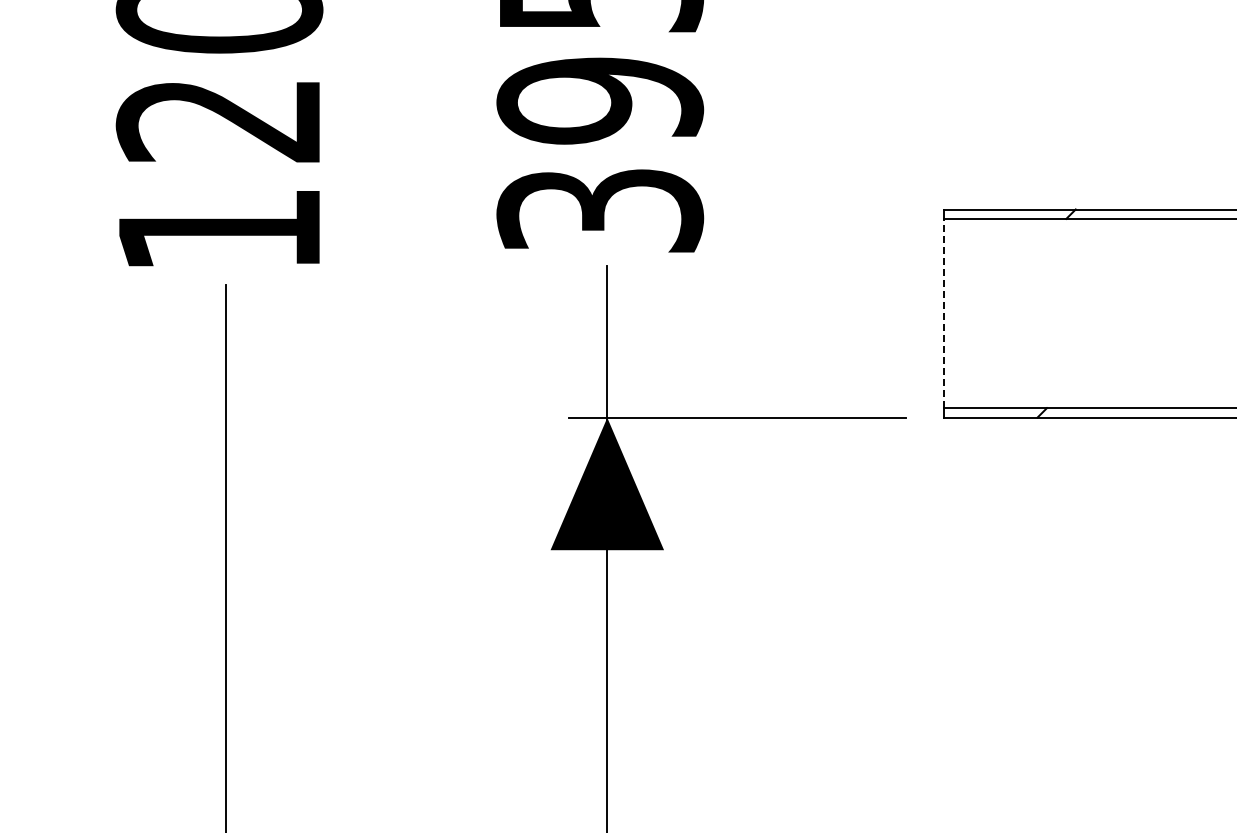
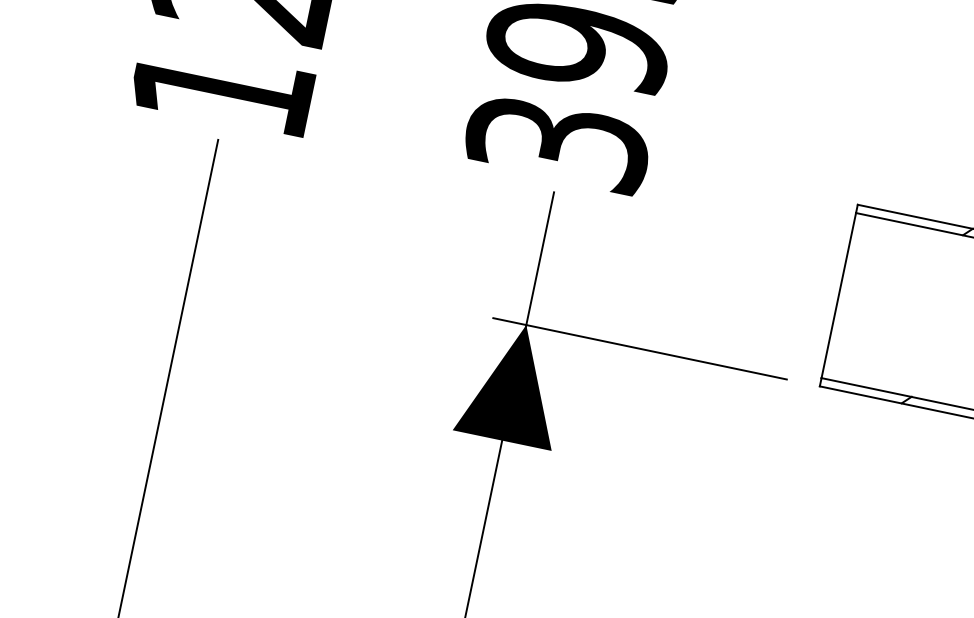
line: (943, 313) -> (838, 295), dashed -> solid

